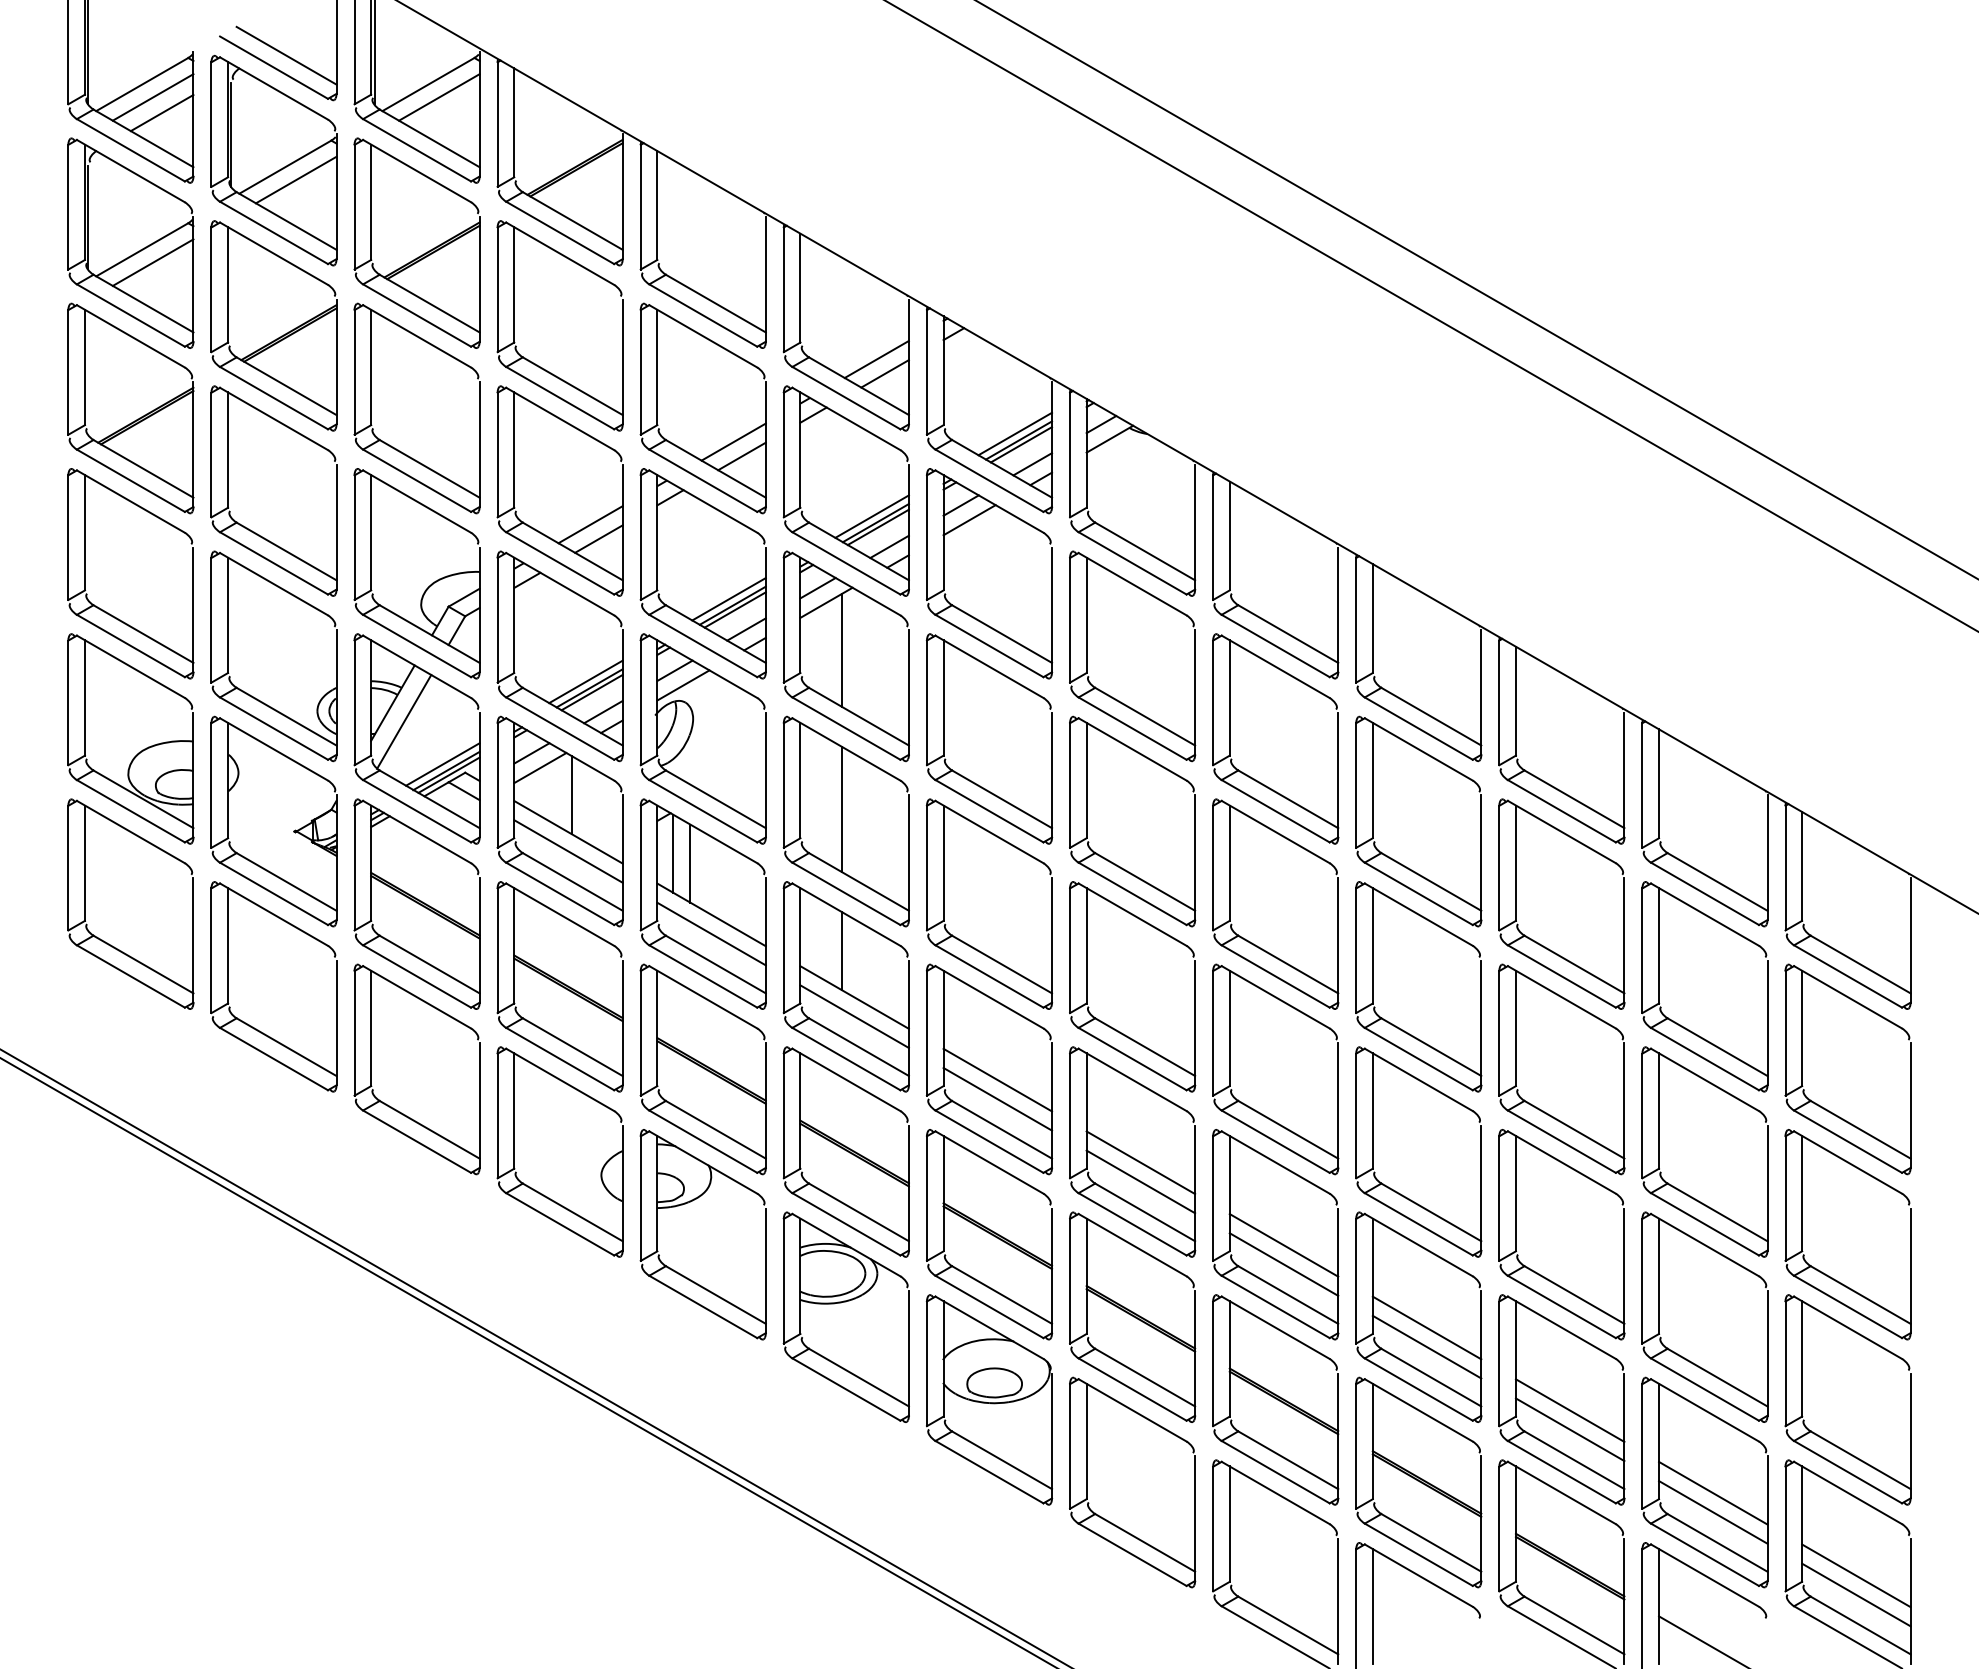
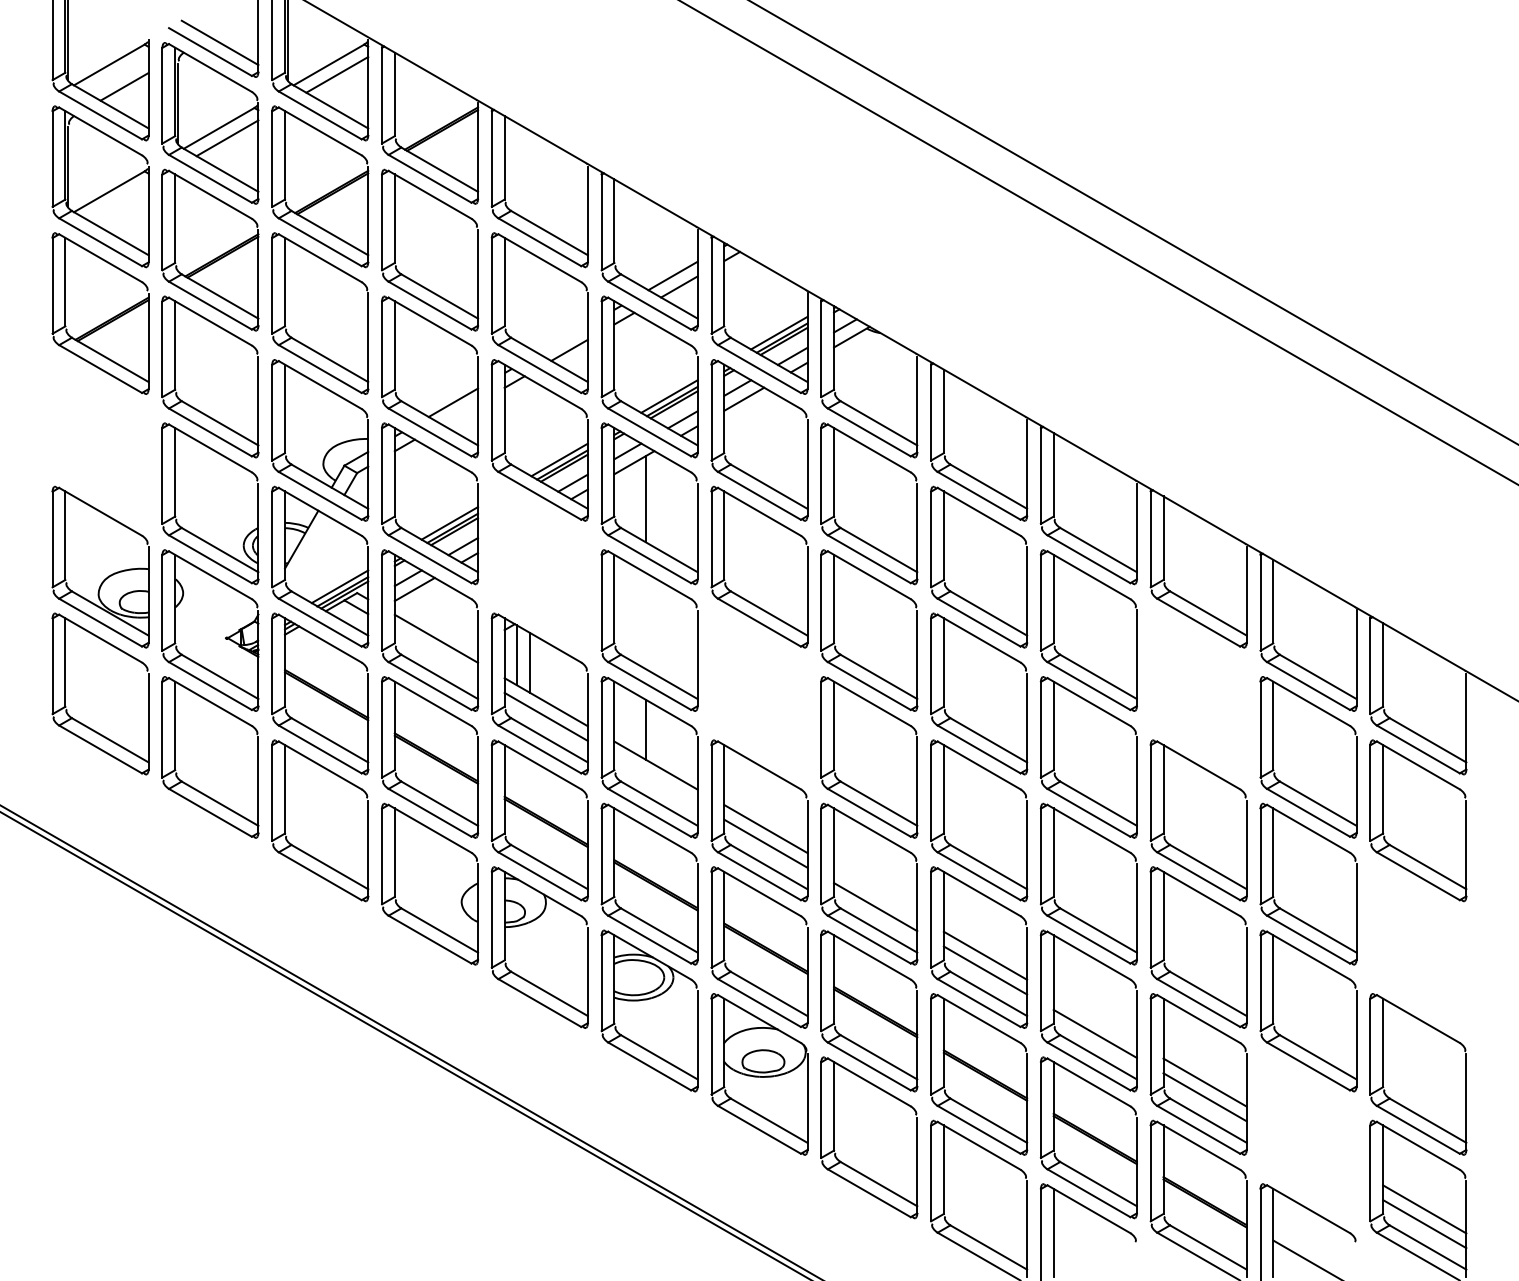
line: (152, 97) -> (117, 74), removed
line: (152, 262) -> (117, 201), removed
line: (733, 441) -> (563, 338), removed
line: (598, 538) -> (459, 413), removed
part: (108, 612) -> (83, 470), removed
line: (404, 721) -> (310, 553), removed
part: (691, 733) -> (530, 562), removed
line: (572, 795) -> (439, 610), removed
line: (841, 809) -> (645, 621), removed
line: (568, 851) -> (436, 653), removed
part: (944, 903) -> (724, 693), removed
part: (1516, 903) -> (1163, 693), removed
line: (854, 1016) -> (655, 780), removed
line: (1140, 1162) -> (875, 892), removed
part: (1822, 1271) -> (1398, 975), removed
line: (1426, 1327) -> (1094, 1018), removed
part: (1704, 1482) -> (1308, 1137), removed

